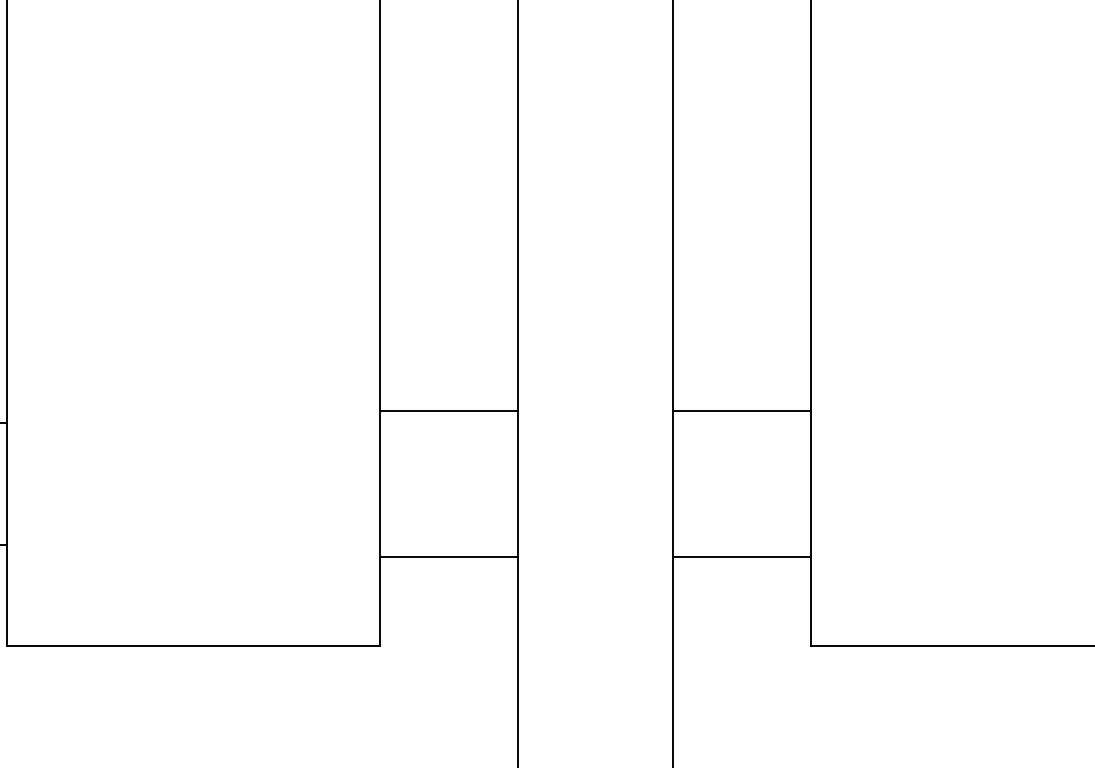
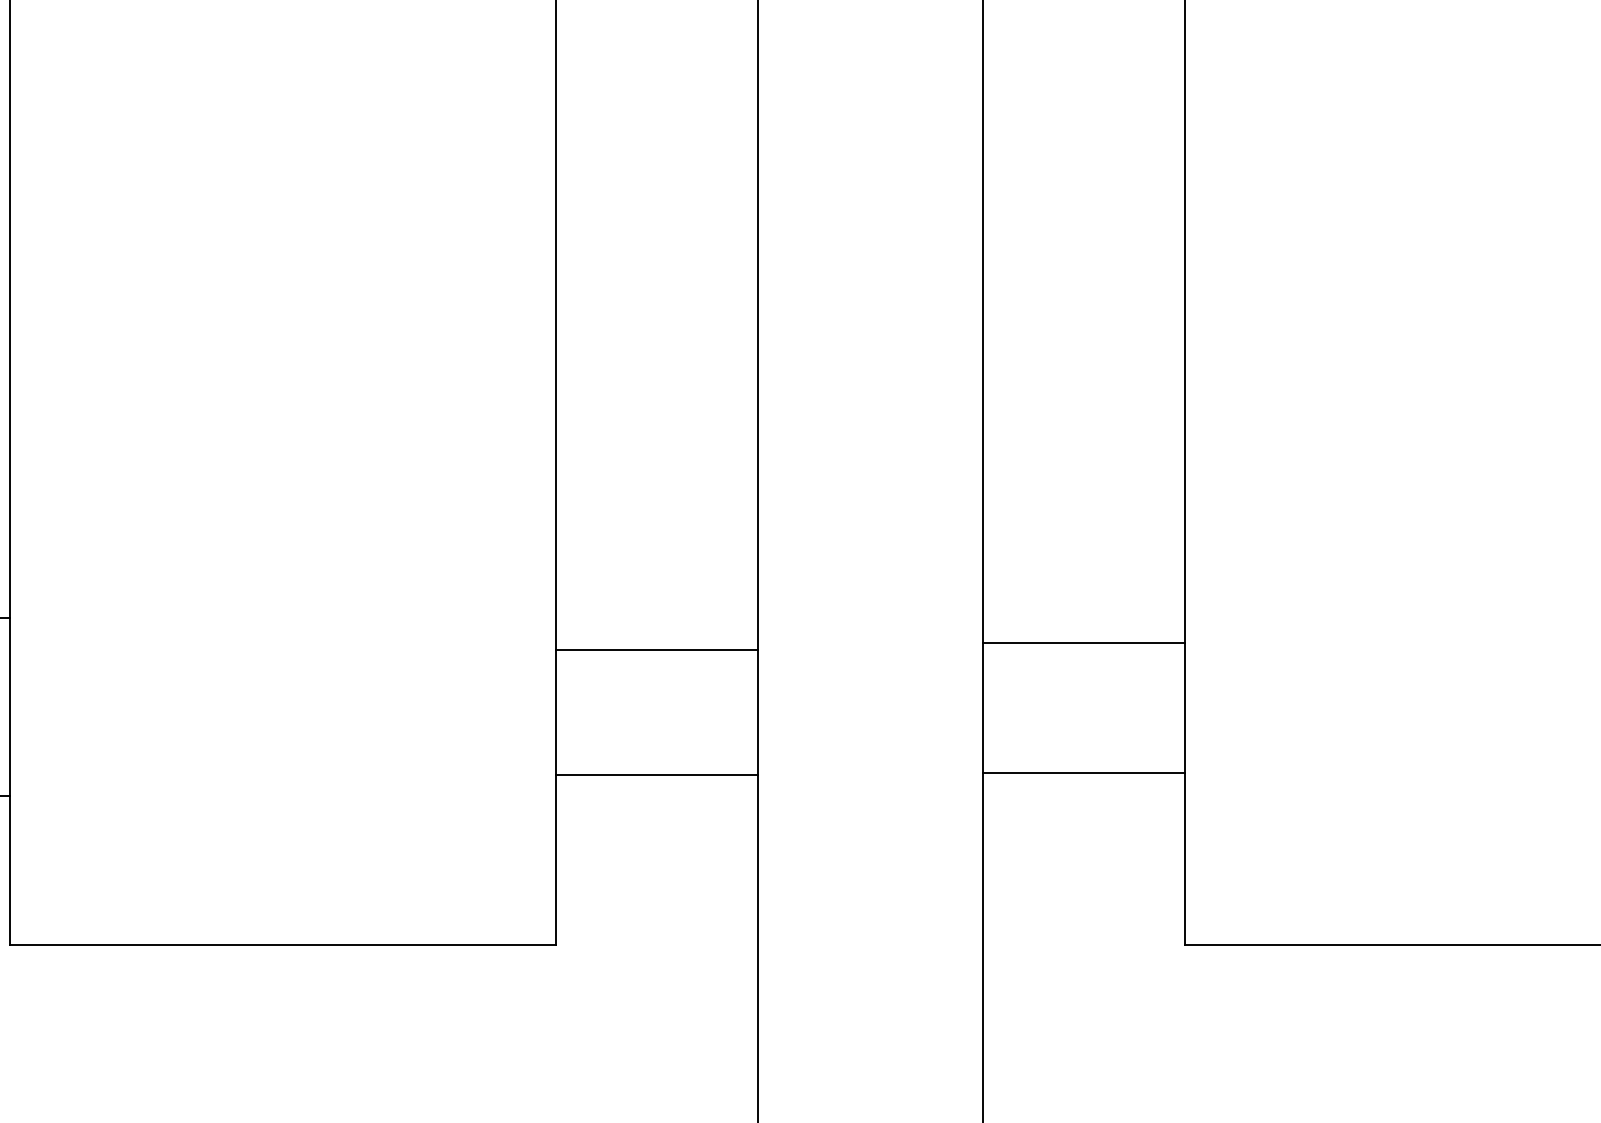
line: (449, 410) -> (657, 649), moved
line: (741, 410) -> (1084, 642), moved
line: (449, 556) -> (657, 774), moved
line: (741, 556) -> (1084, 772), moved

